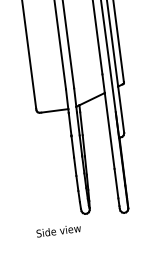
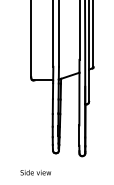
text: (58, 230) -> (35, 172), moved

